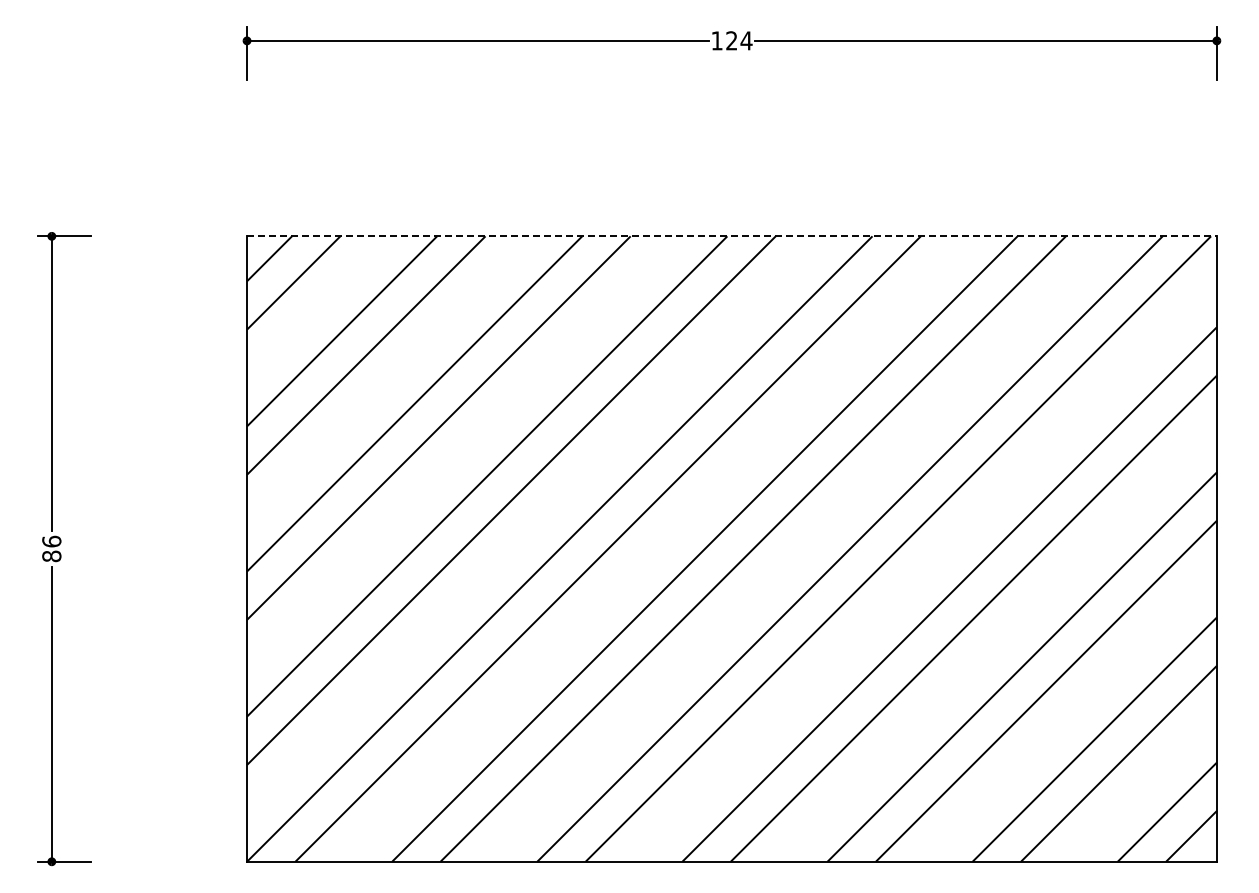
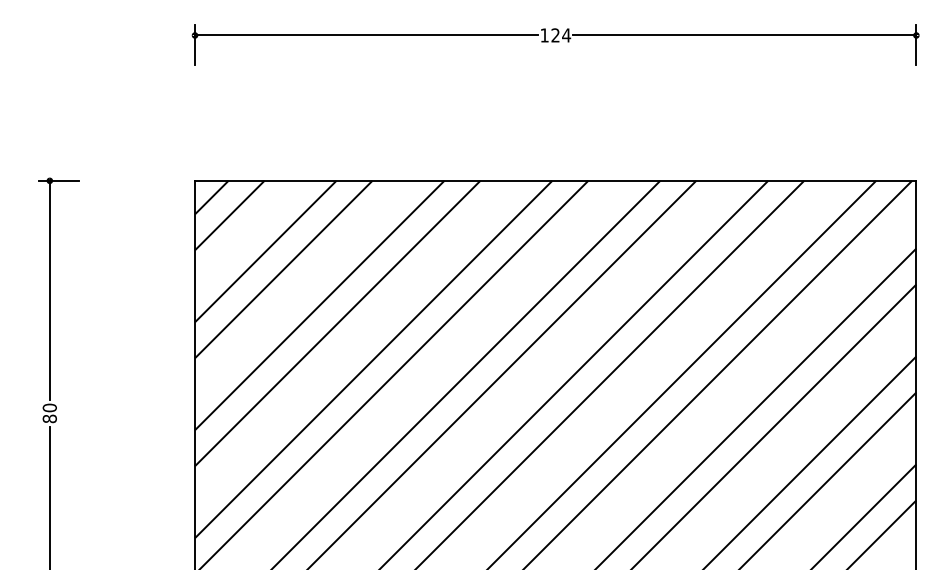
line: (731, 236) -> (555, 180), dashed -> solid
text: (51, 541) -> (49, 407), 86 -> 80

